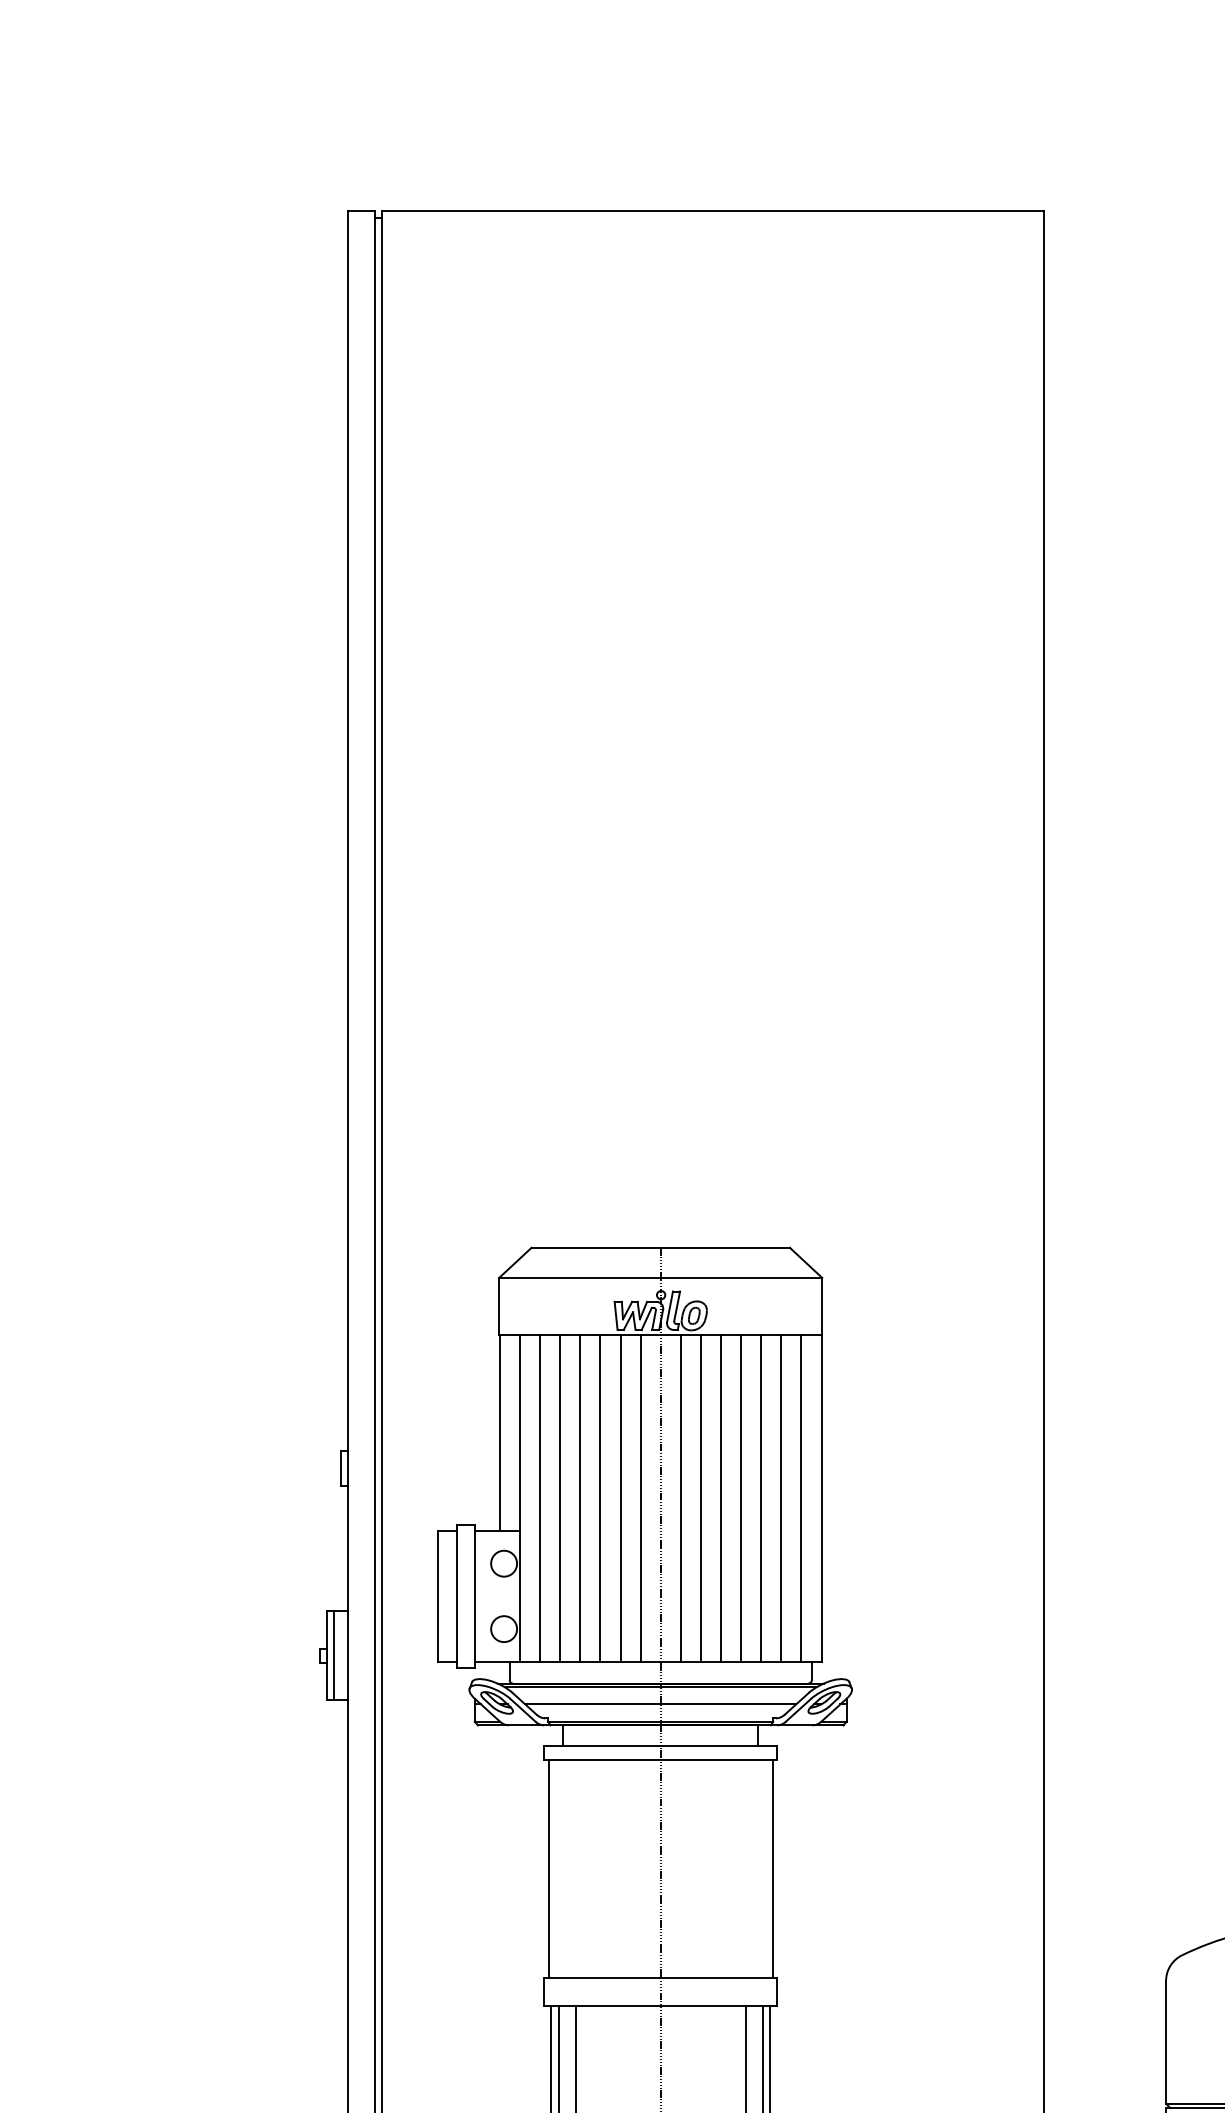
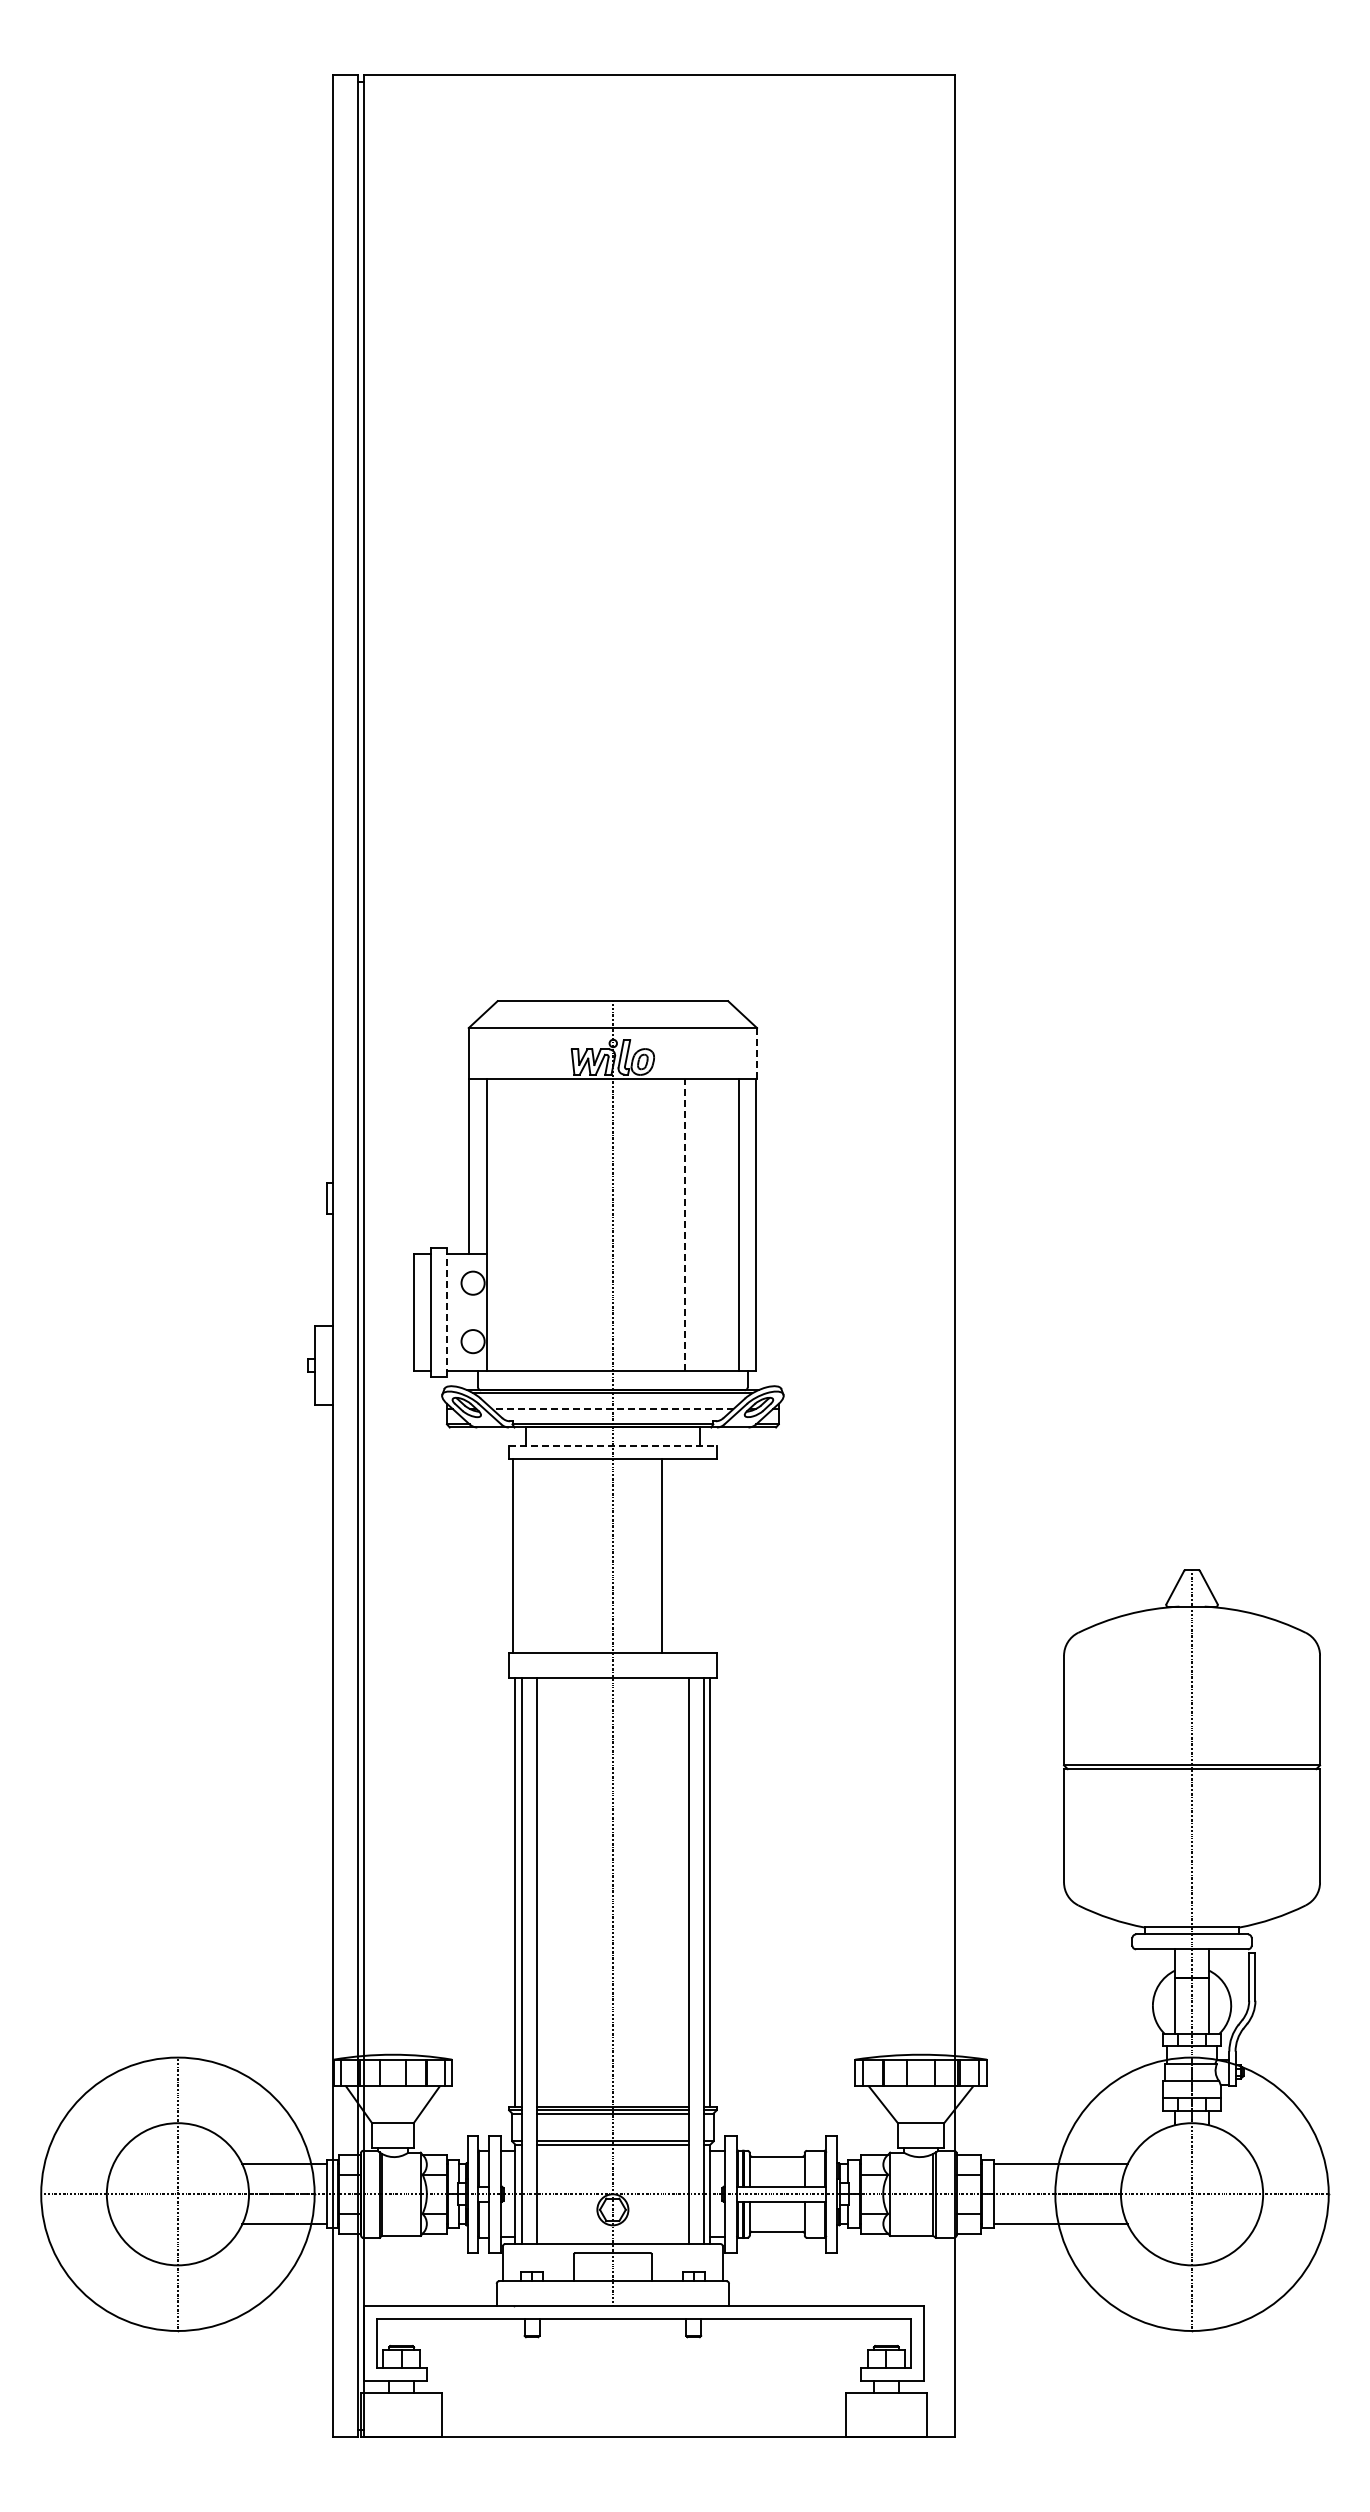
line: (822, 1307) -> (757, 1054), solid -> dashed
line: (540, 1497) -> (505, 1224), removed
line: (560, 1497) -> (523, 1224), removed
line: (580, 1497) -> (541, 1224), removed
line: (600, 1497) -> (559, 1224), removed
line: (621, 1497) -> (577, 1224), removed
line: (641, 1497) -> (595, 1224), removed
line: (680, 1497) -> (630, 1224), removed
line: (700, 1497) -> (648, 1224), removed
line: (720, 1497) -> (666, 1224), removed
line: (740, 1497) -> (684, 1224), solid -> dashed
line: (761, 1497) -> (702, 1224), removed
line: (781, 1497) -> (720, 1224), removed
line: (475, 1596) -> (447, 1312), solid -> dashed
line: (333, 1655) -> (320, 1365), removed
line: (660, 1704) -> (612, 1408), solid -> dashed
line: (660, 1746) -> (612, 1446), solid -> dashed
line: (773, 1868) -> (662, 1555), moved

